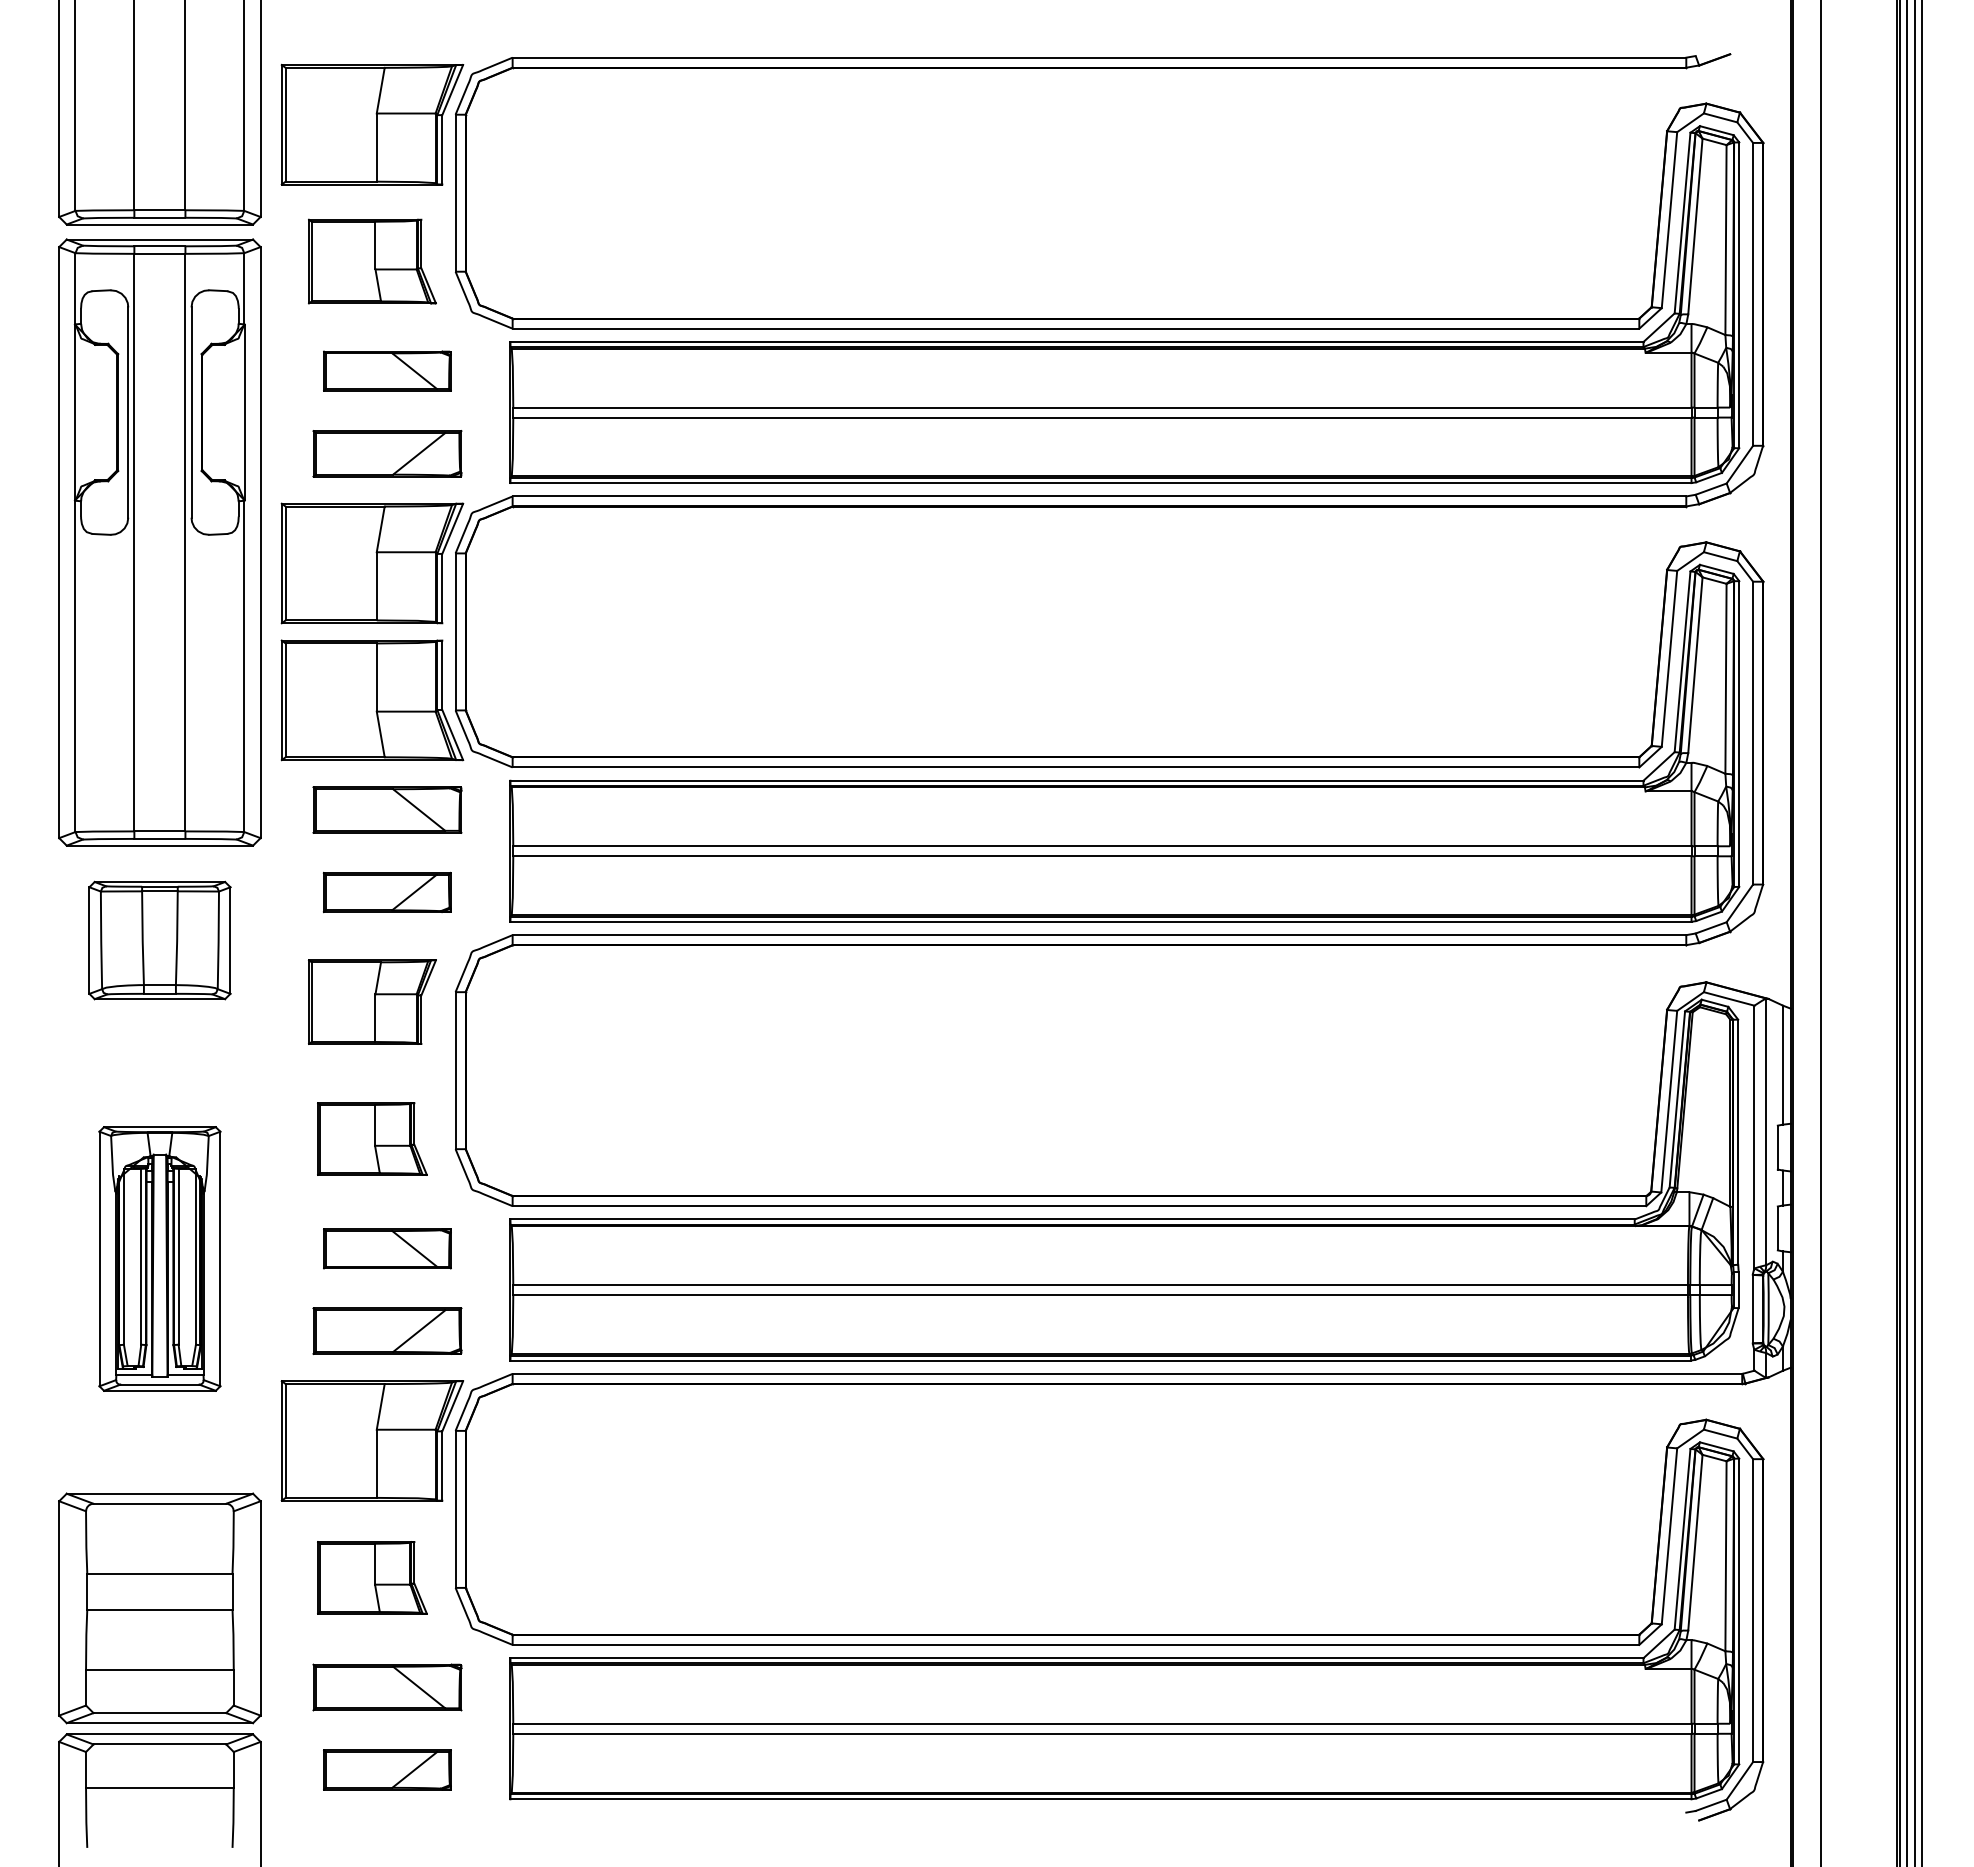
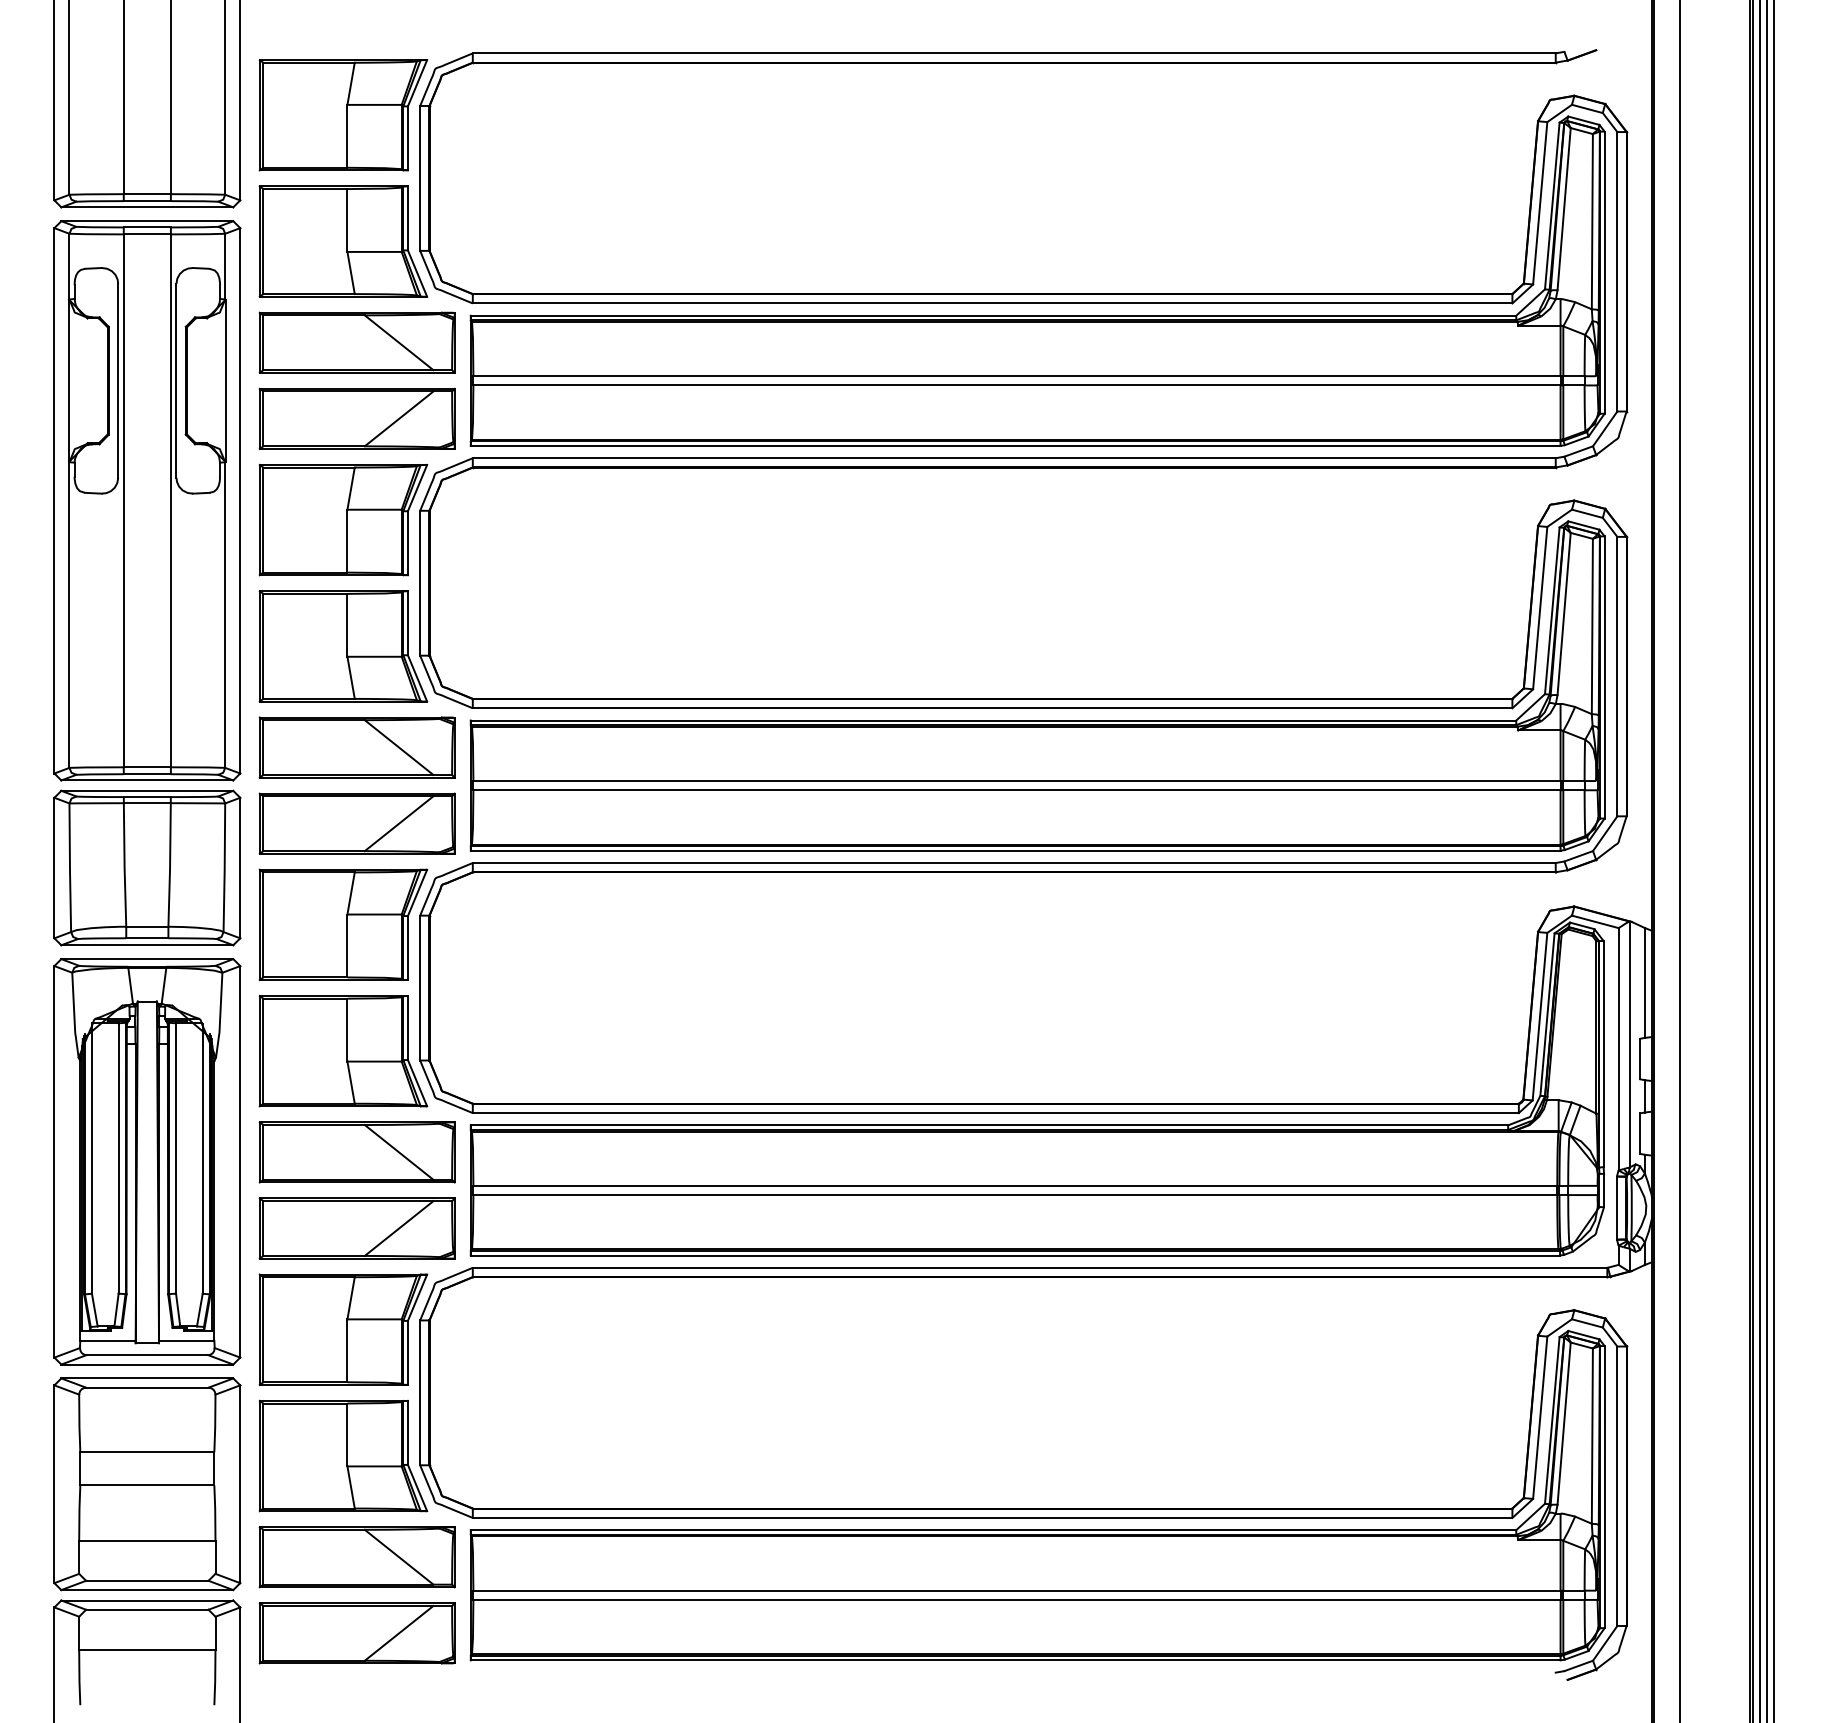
part: (372, 261) -> (343, 241), size x1.43
part: (387, 370) -> (357, 342), size x1.67
part: (387, 453) -> (357, 418), size x1.43
part: (387, 809) -> (357, 747), size x1.43
part: (386, 892) -> (356, 823), size x1.67
part: (159, 940) -> (146, 867), size x1.43
part: (372, 1001) -> (343, 924), size x1.43
part: (372, 1138) -> (343, 1050), size x1.67
part: (387, 1248) -> (357, 1152), size x1.67
part: (159, 1258) -> (146, 1161), size x1.67
part: (387, 1330) -> (357, 1227), size x1.43
part: (372, 1577) -> (343, 1455), size x1.67
part: (387, 1687) -> (357, 1557), size x1.43
part: (387, 1769) -> (357, 1632), size x1.67

